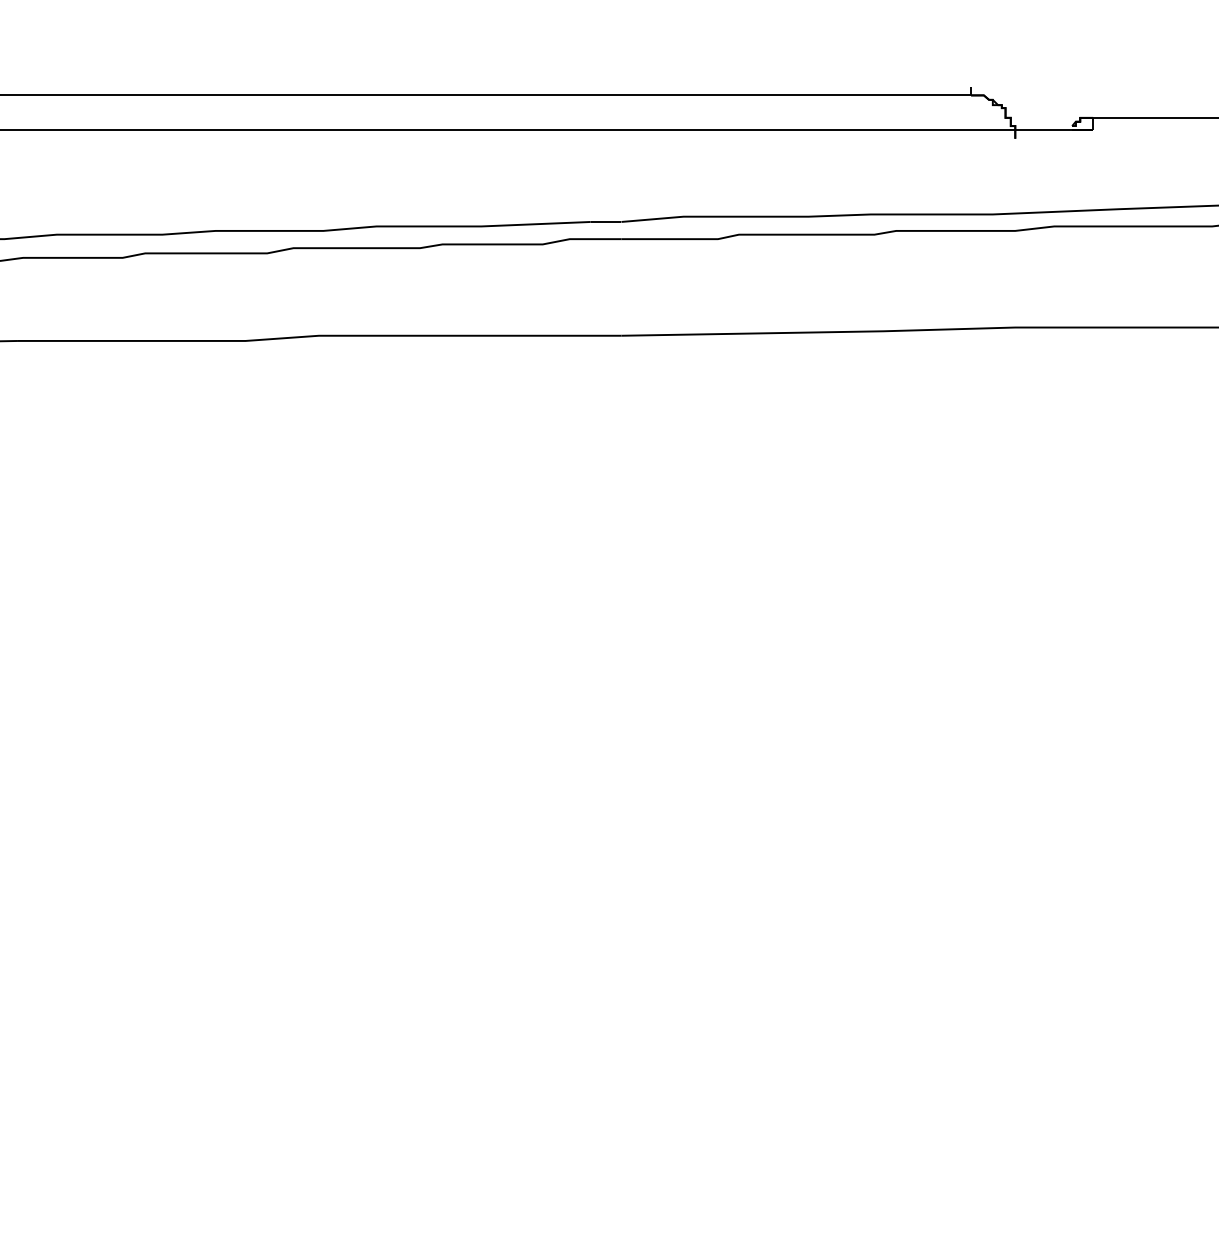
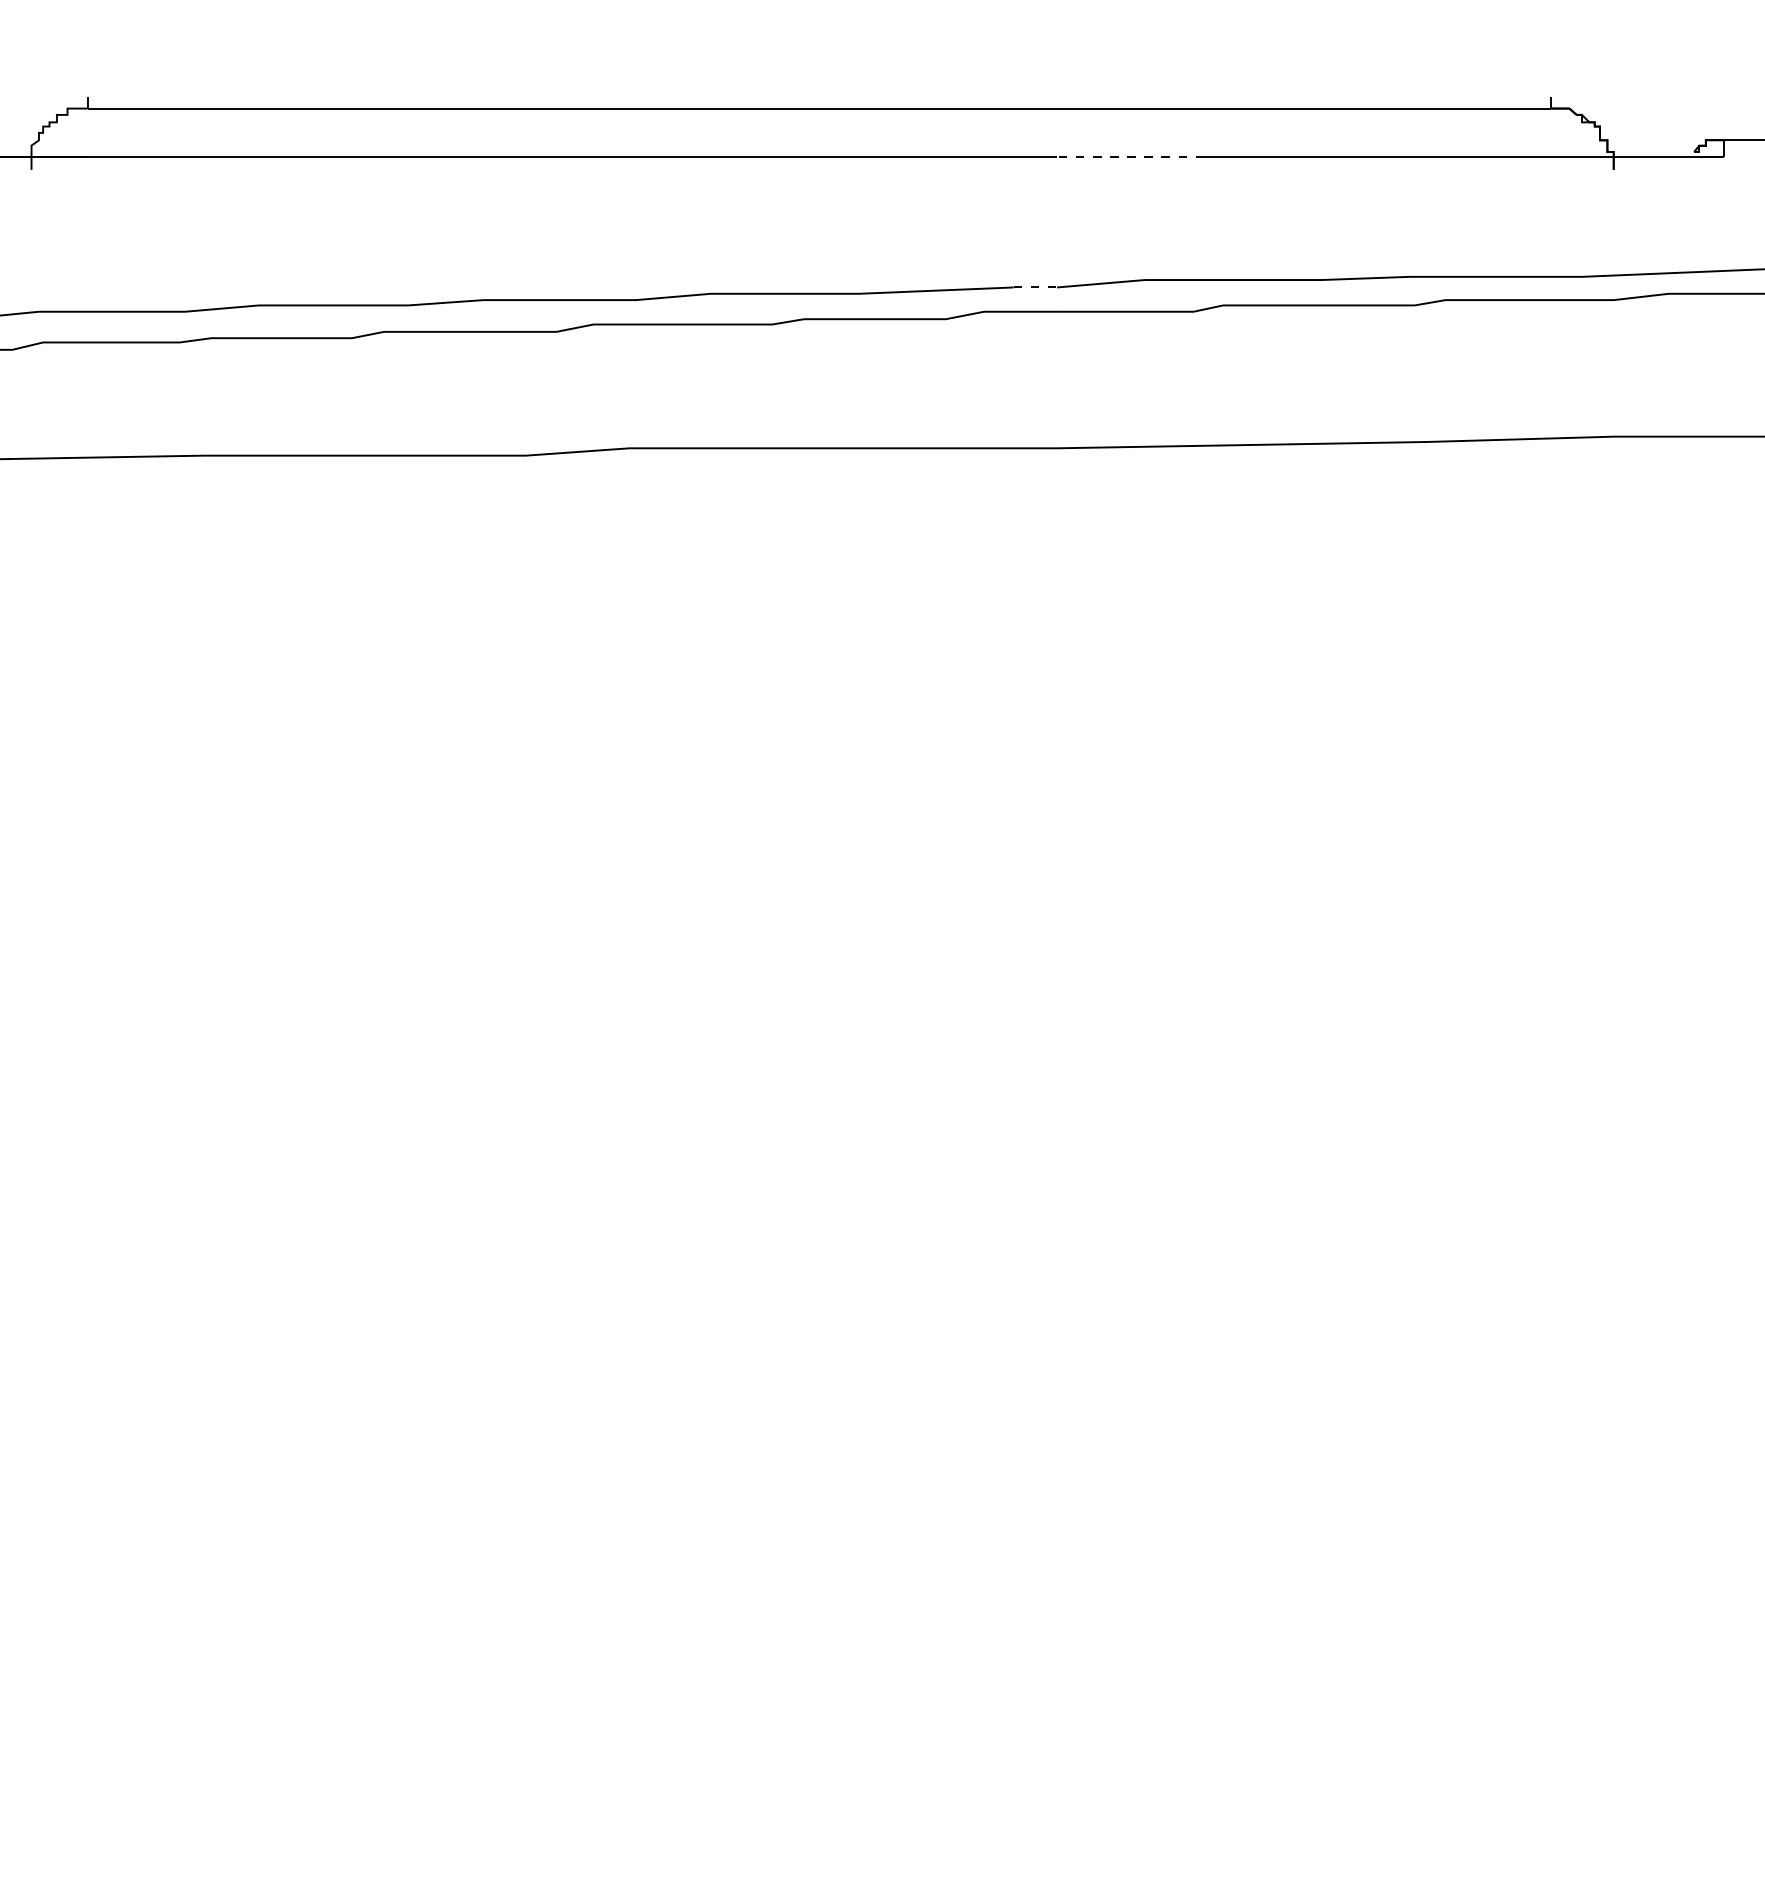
line: (673, 130) -> (1130, 157), solid -> dashed
line: (606, 221) -> (1035, 287), solid -> dashed

